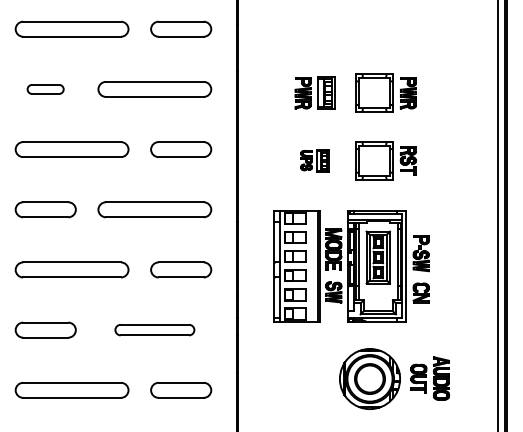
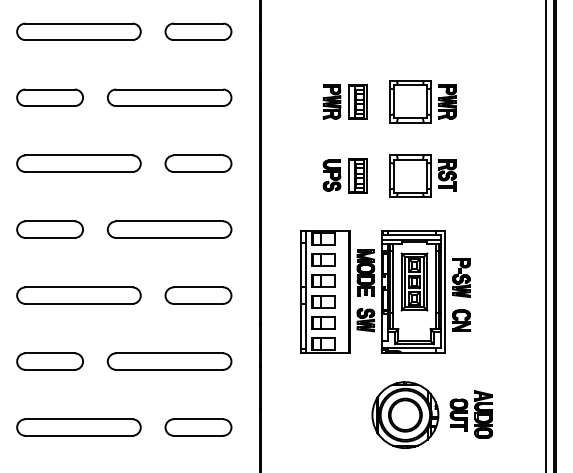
part: (45, 89) -> (49, 97), size x1.67
part: (314, 160) -> (344, 175), size x1.43
part: (154, 329) -> (169, 360), size x1.43

